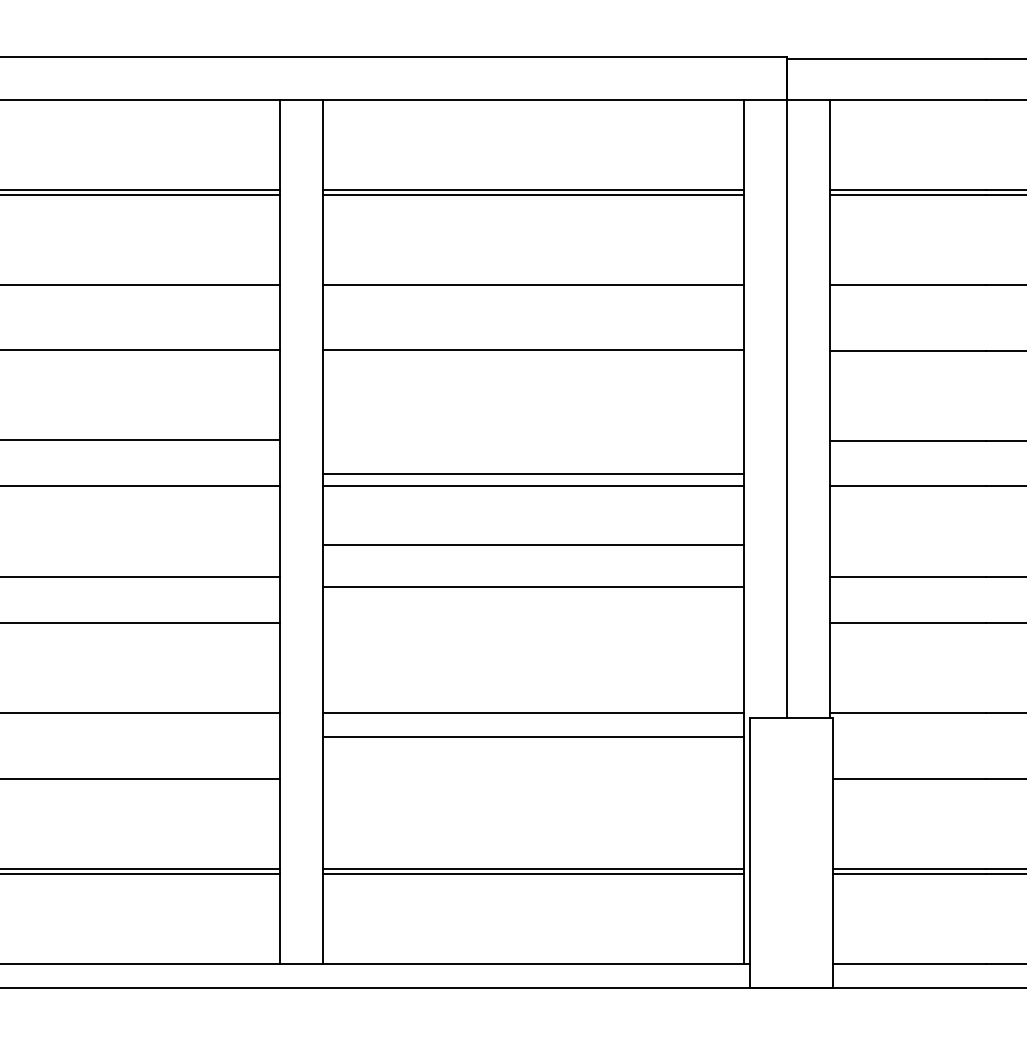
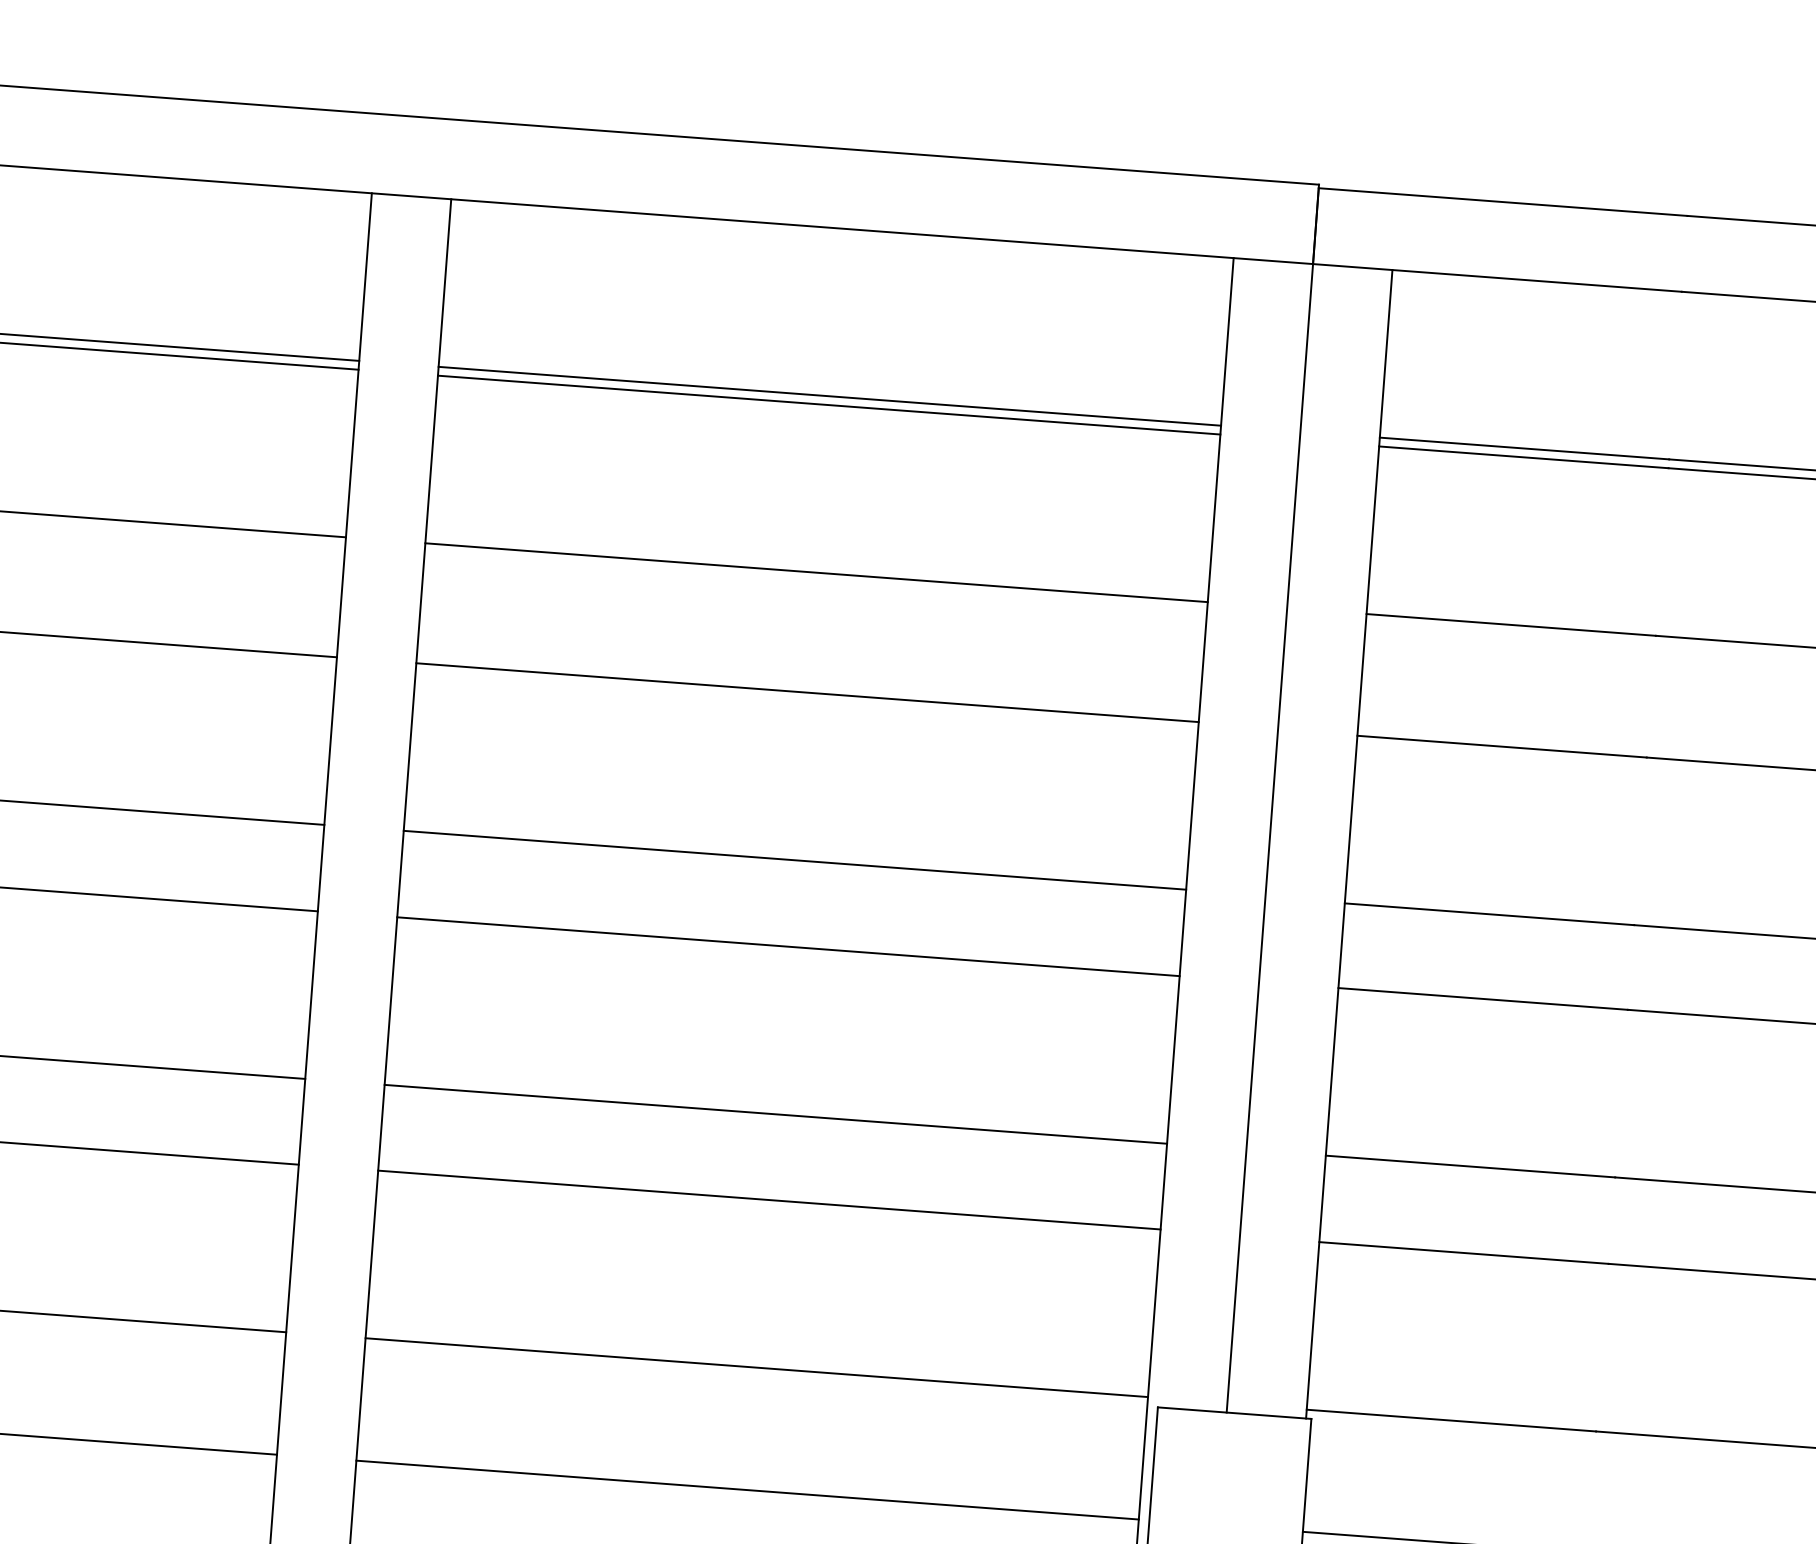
line: (533, 473) -> (794, 859), moved
line: (533, 544) -> (775, 1114), moved
line: (533, 586) -> (768, 1199), moved
line: (533, 736) -> (747, 1489), moved

